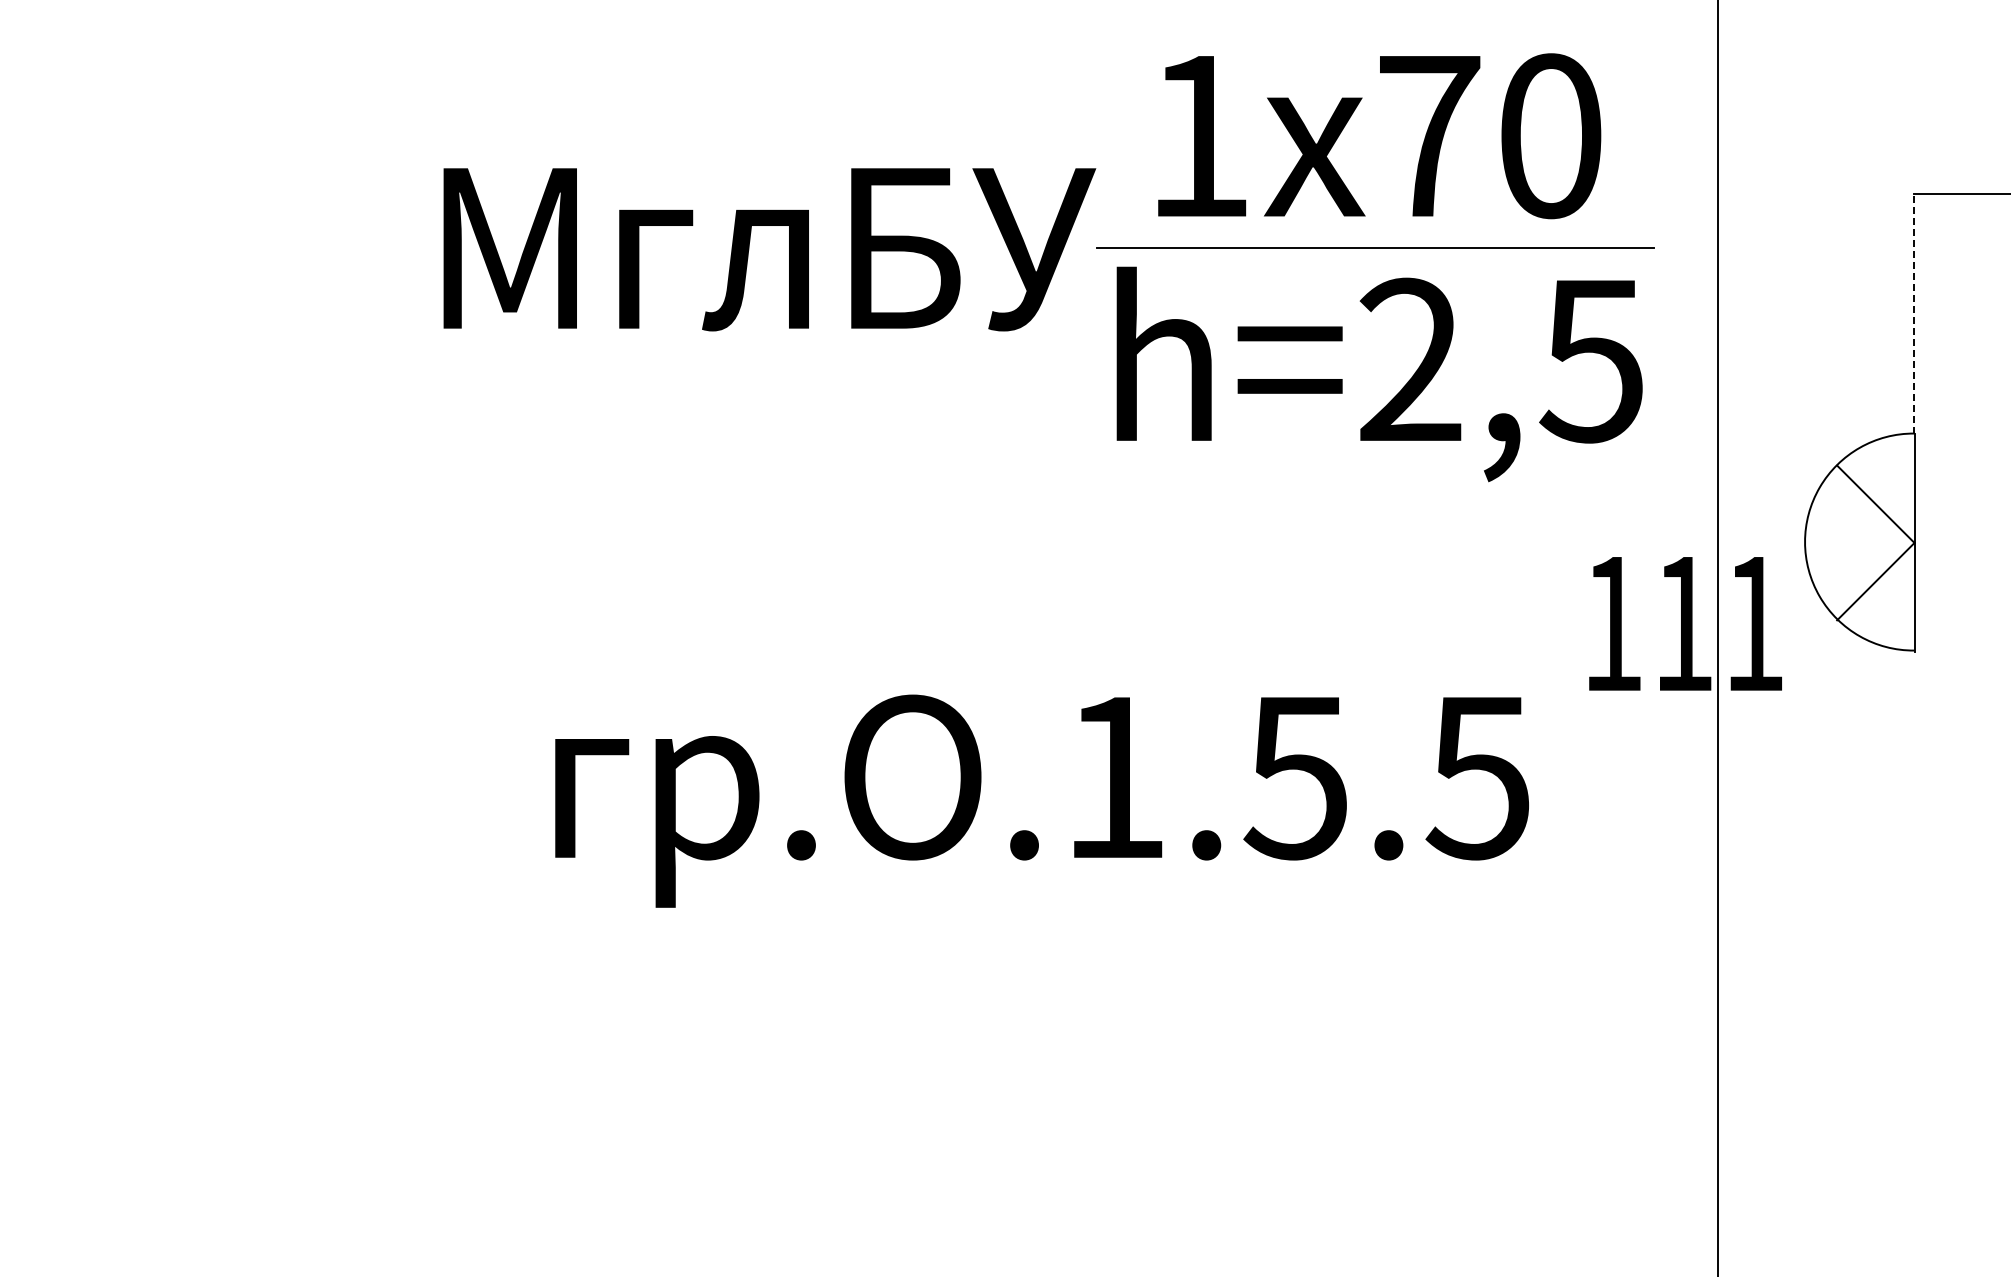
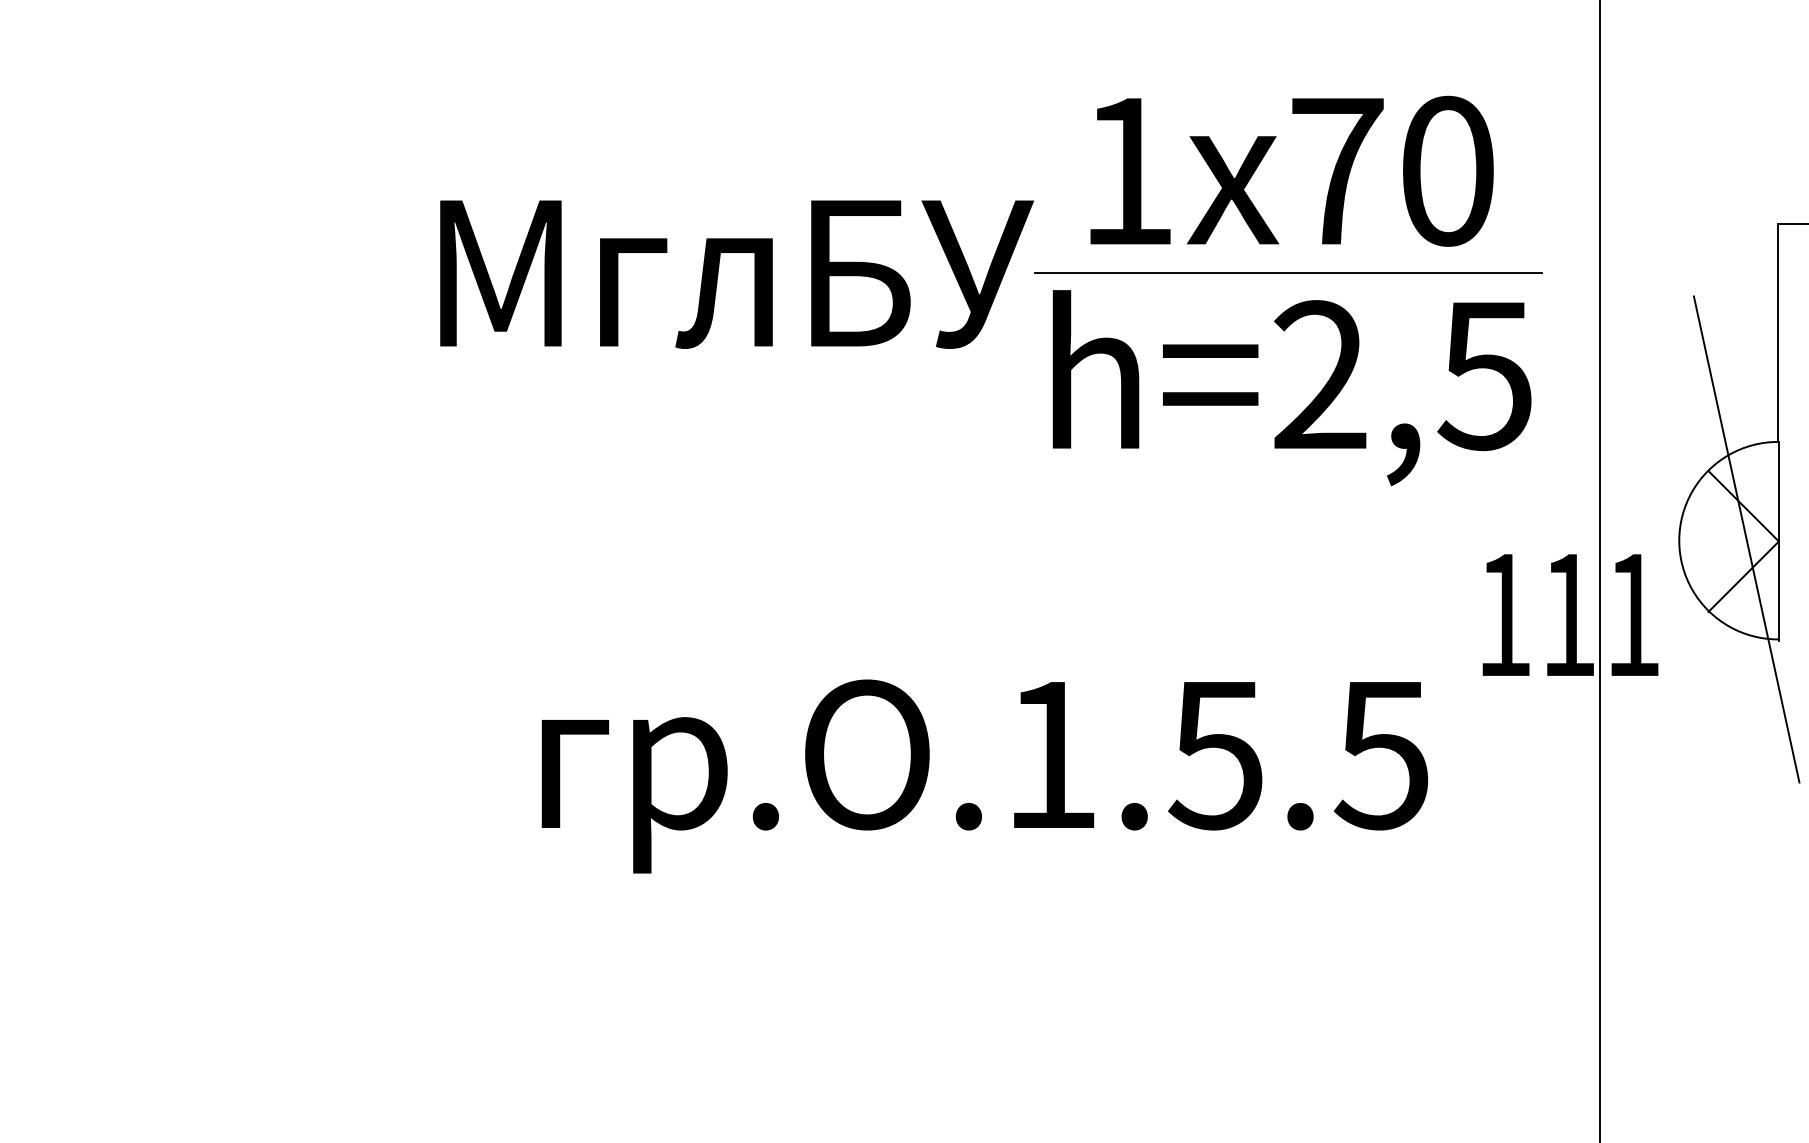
line: (1913, 313) -> (1777, 332), dashed -> solid
line: (1879, 540) -> (1747, 539), added

